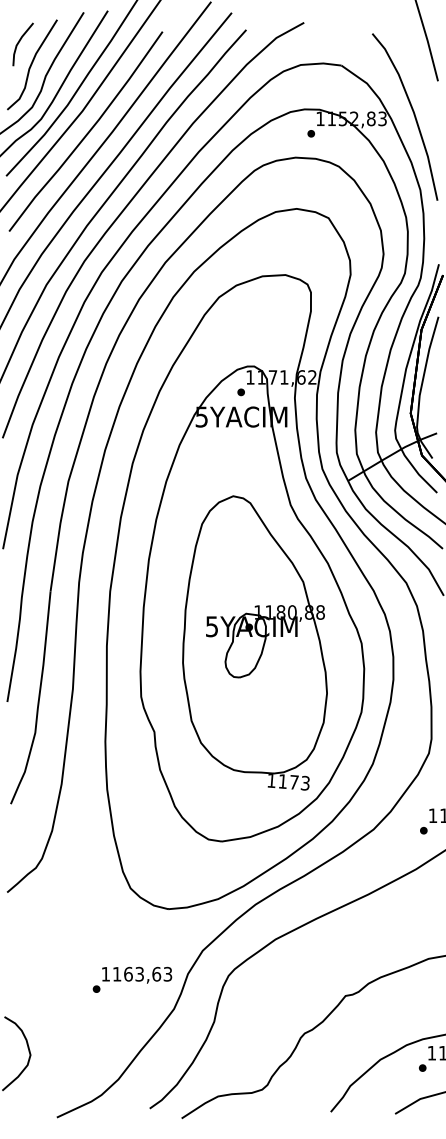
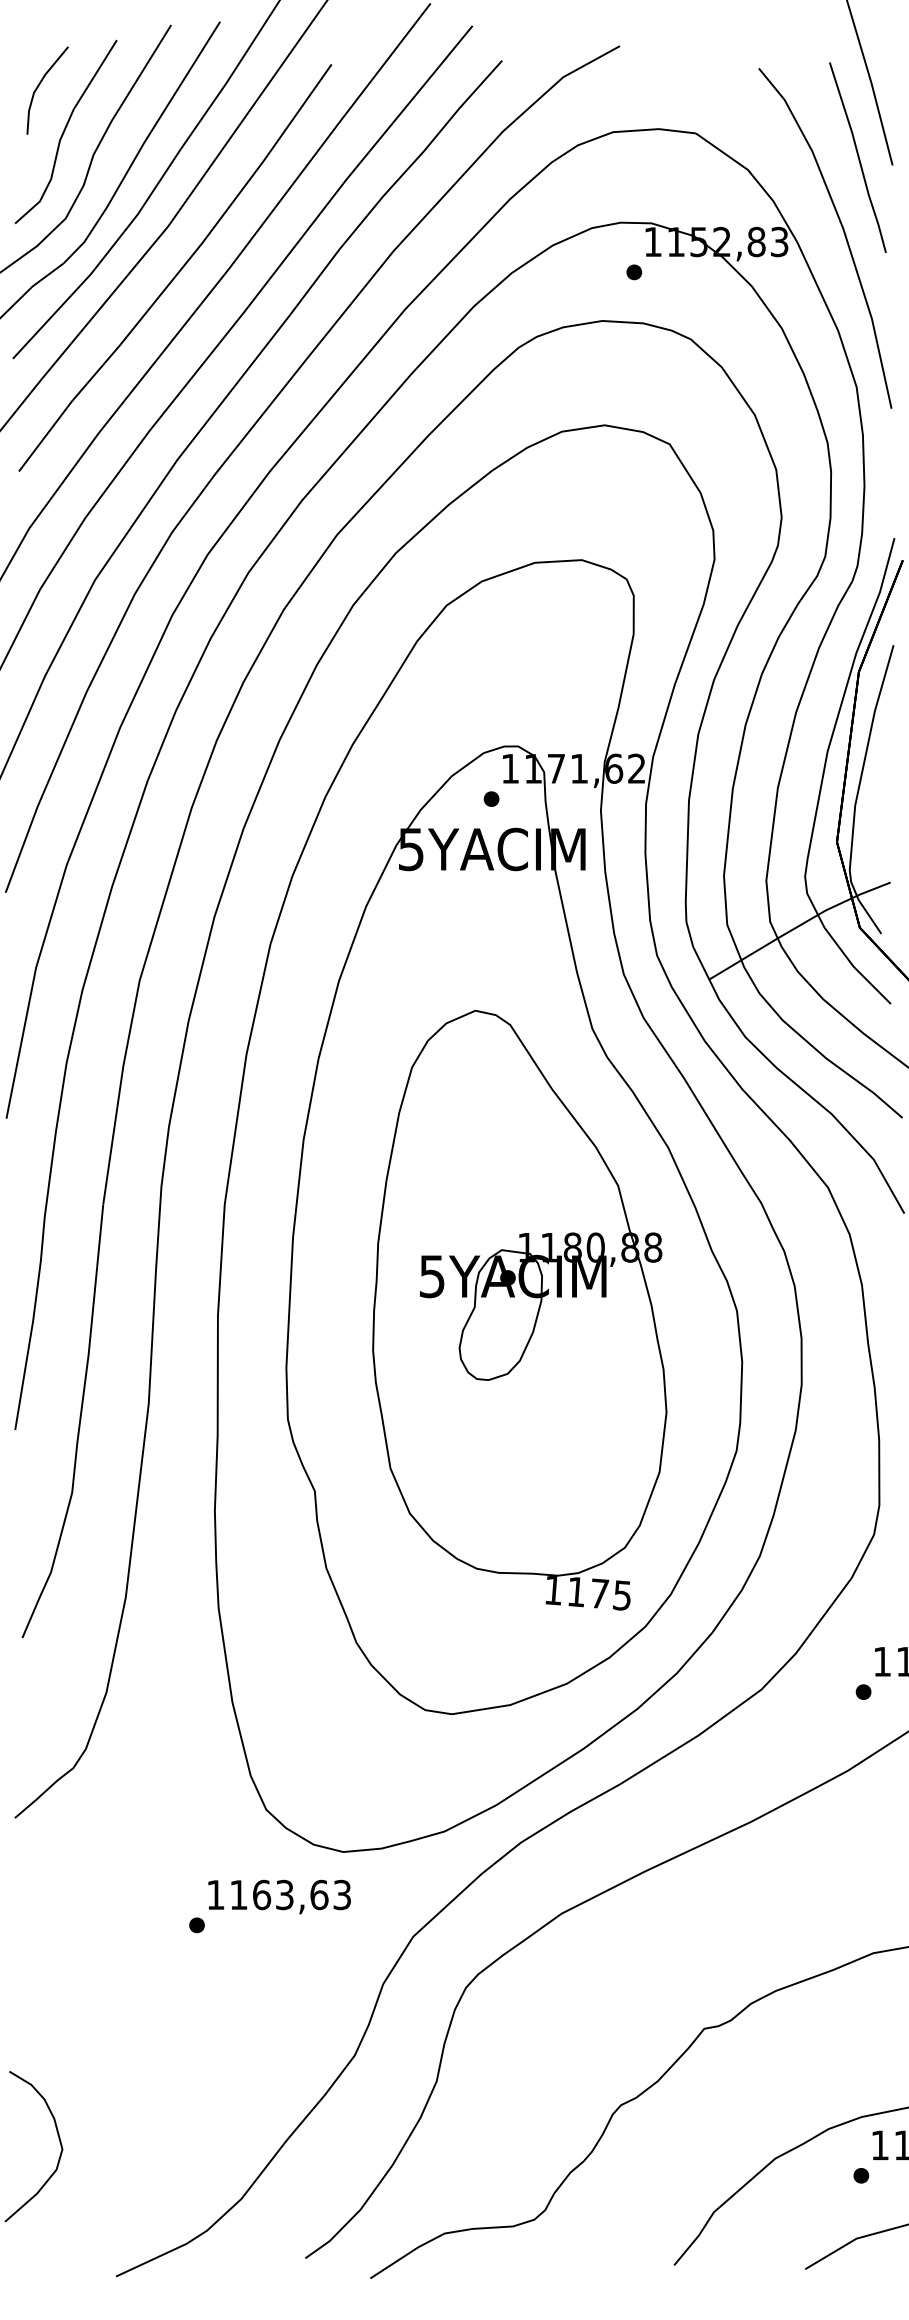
line: (420, 77) -> (856, 157), added
text: (305, 782) -> (622, 1593), 1173 -> 1175
text: (132, 979) -> (270, 1905), moved

